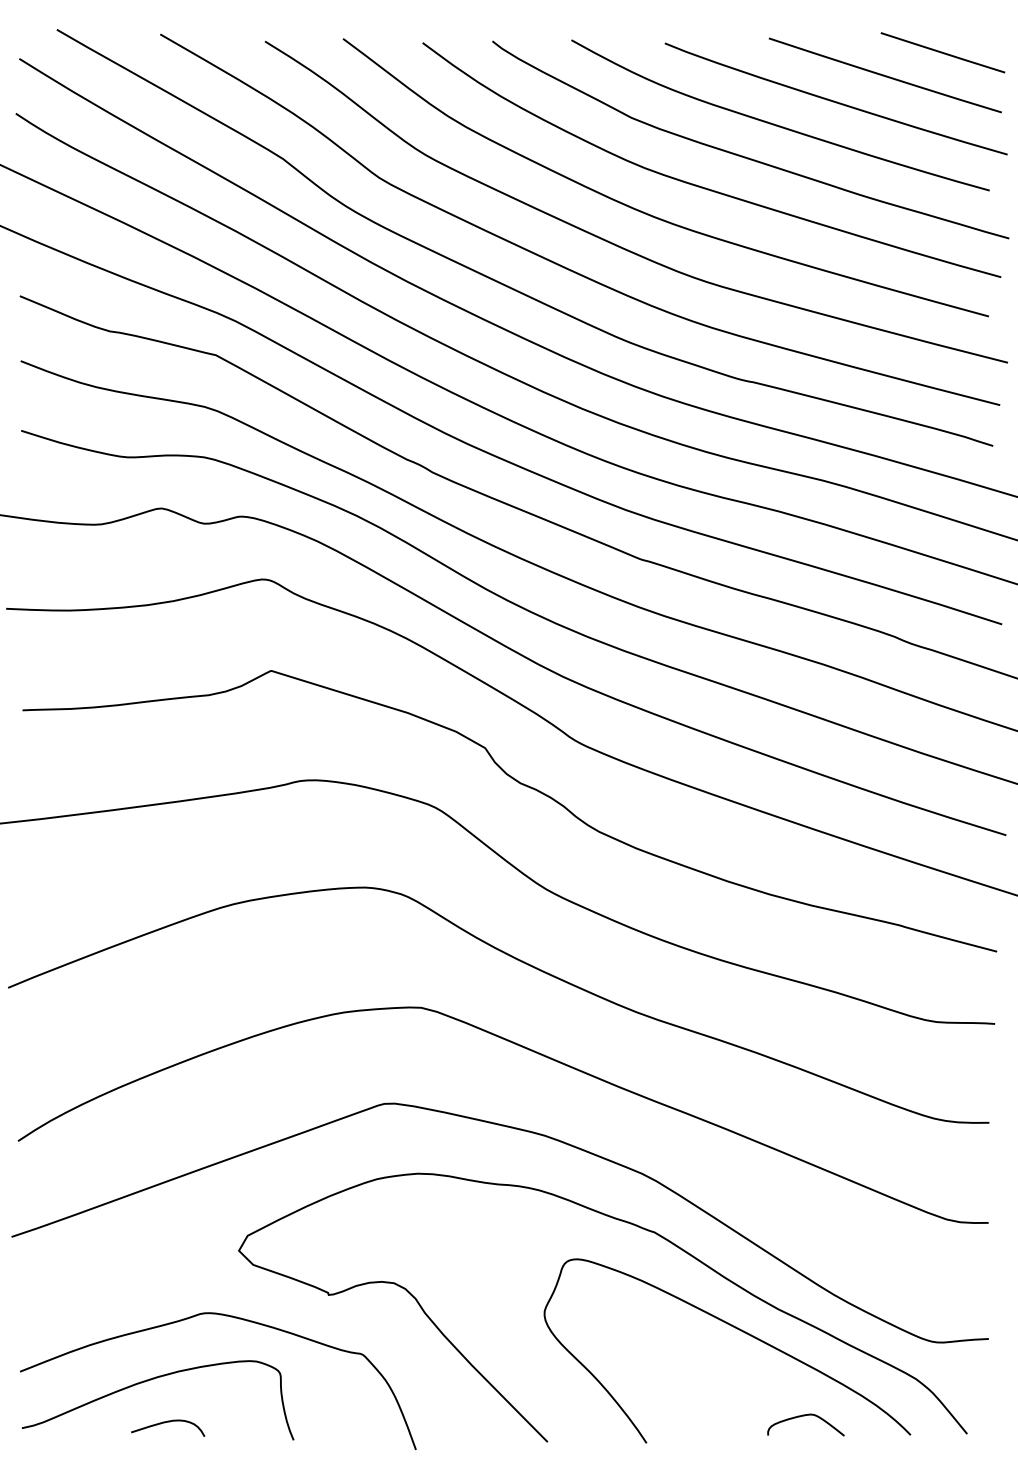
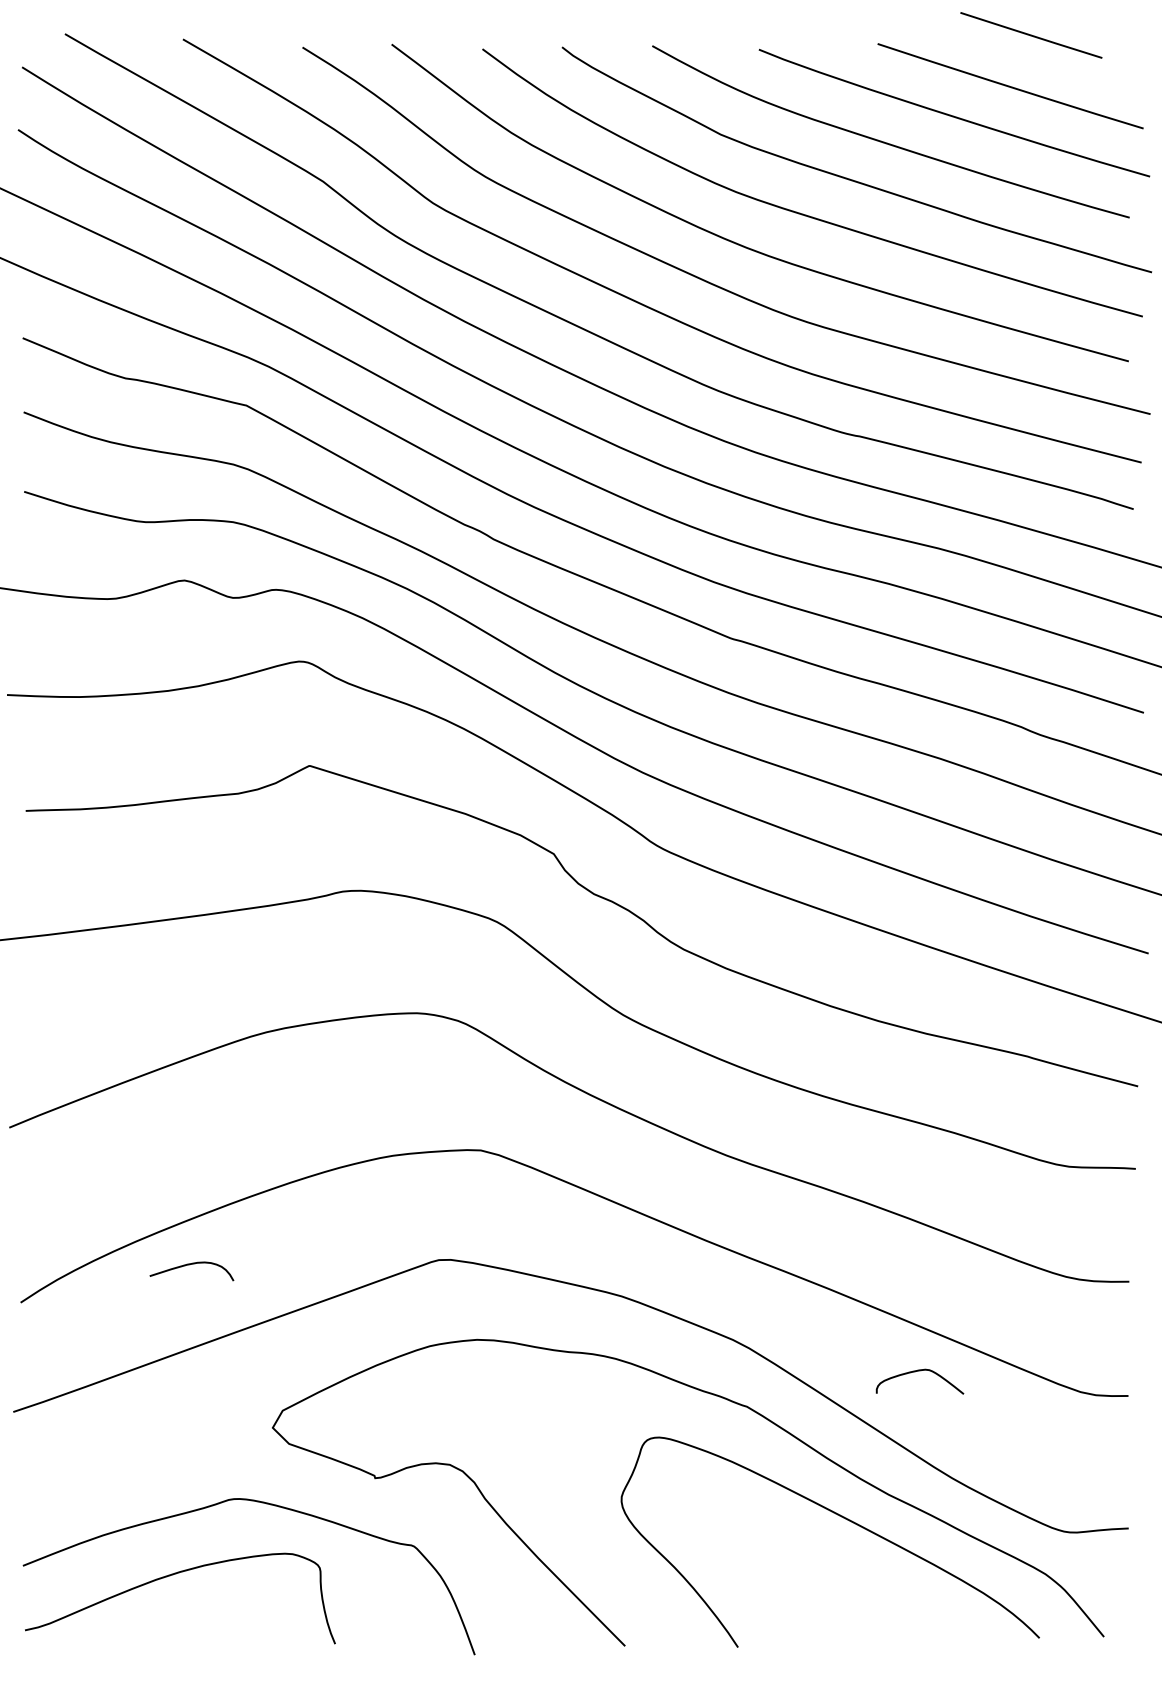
line: (943, 52) -> (1031, 35), moved
curve: (802, 1416) -> (915, 1372), moved
curve: (166, 1423) -> (189, 1265), moved

